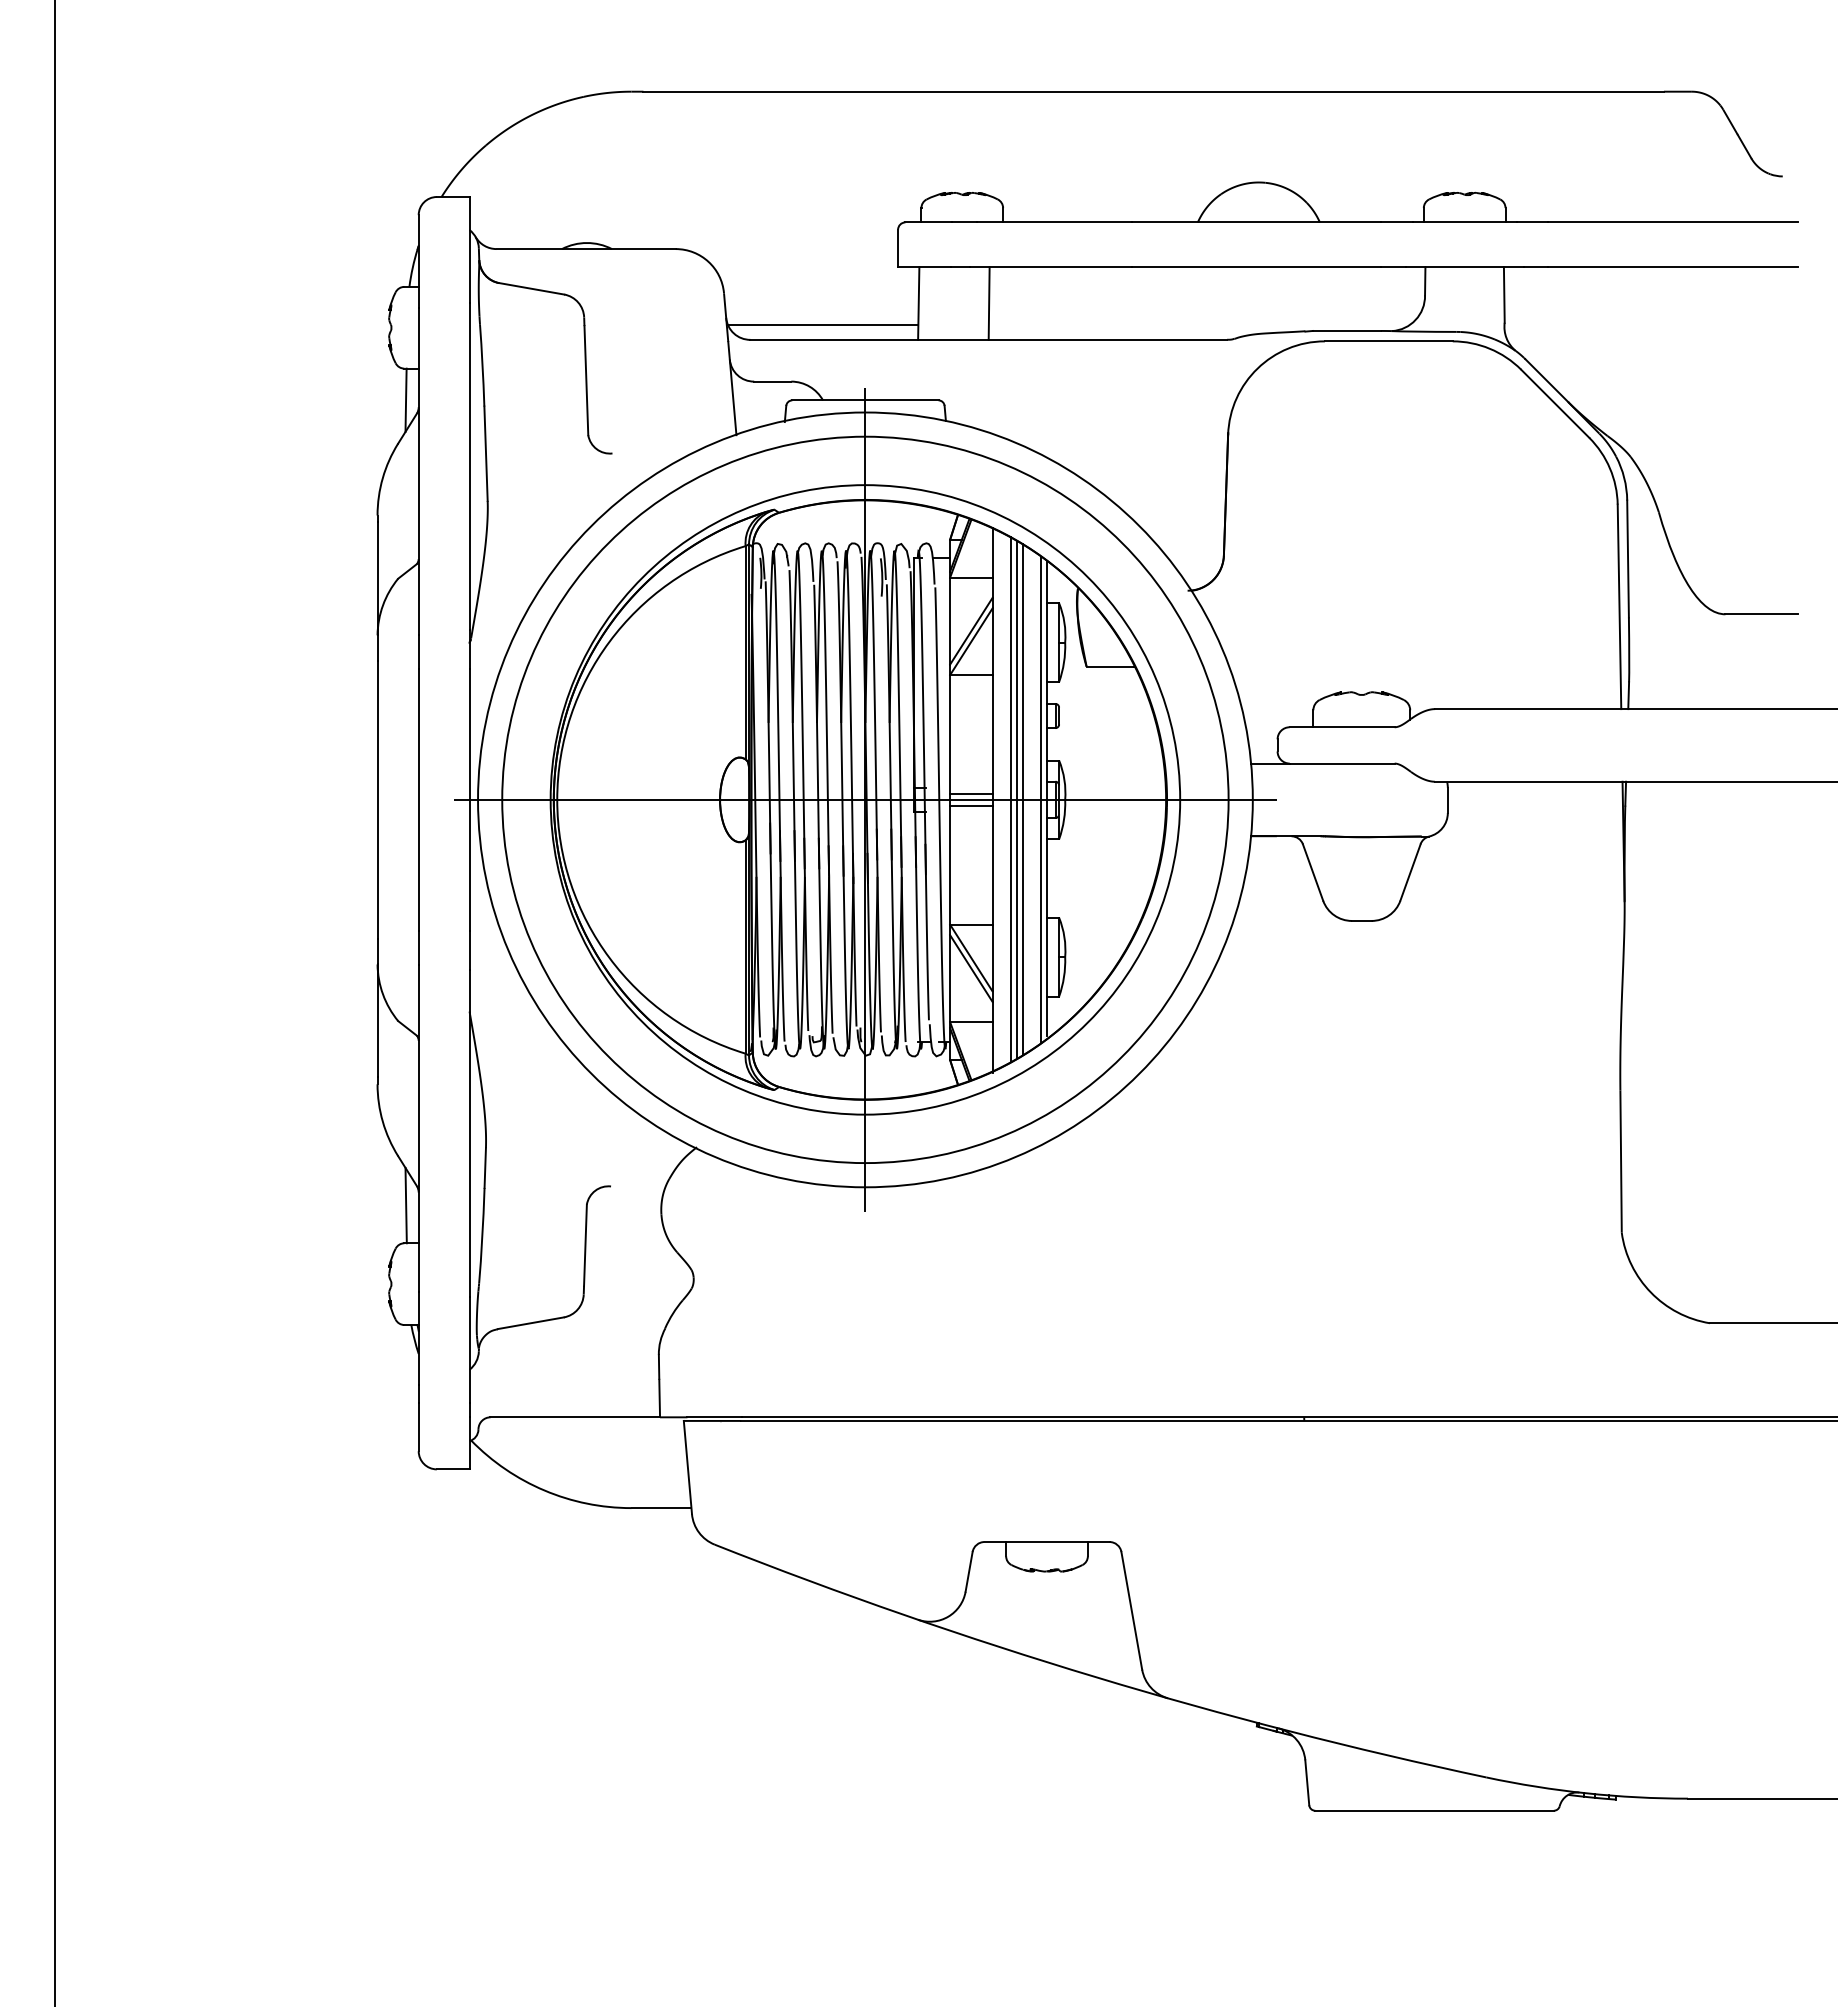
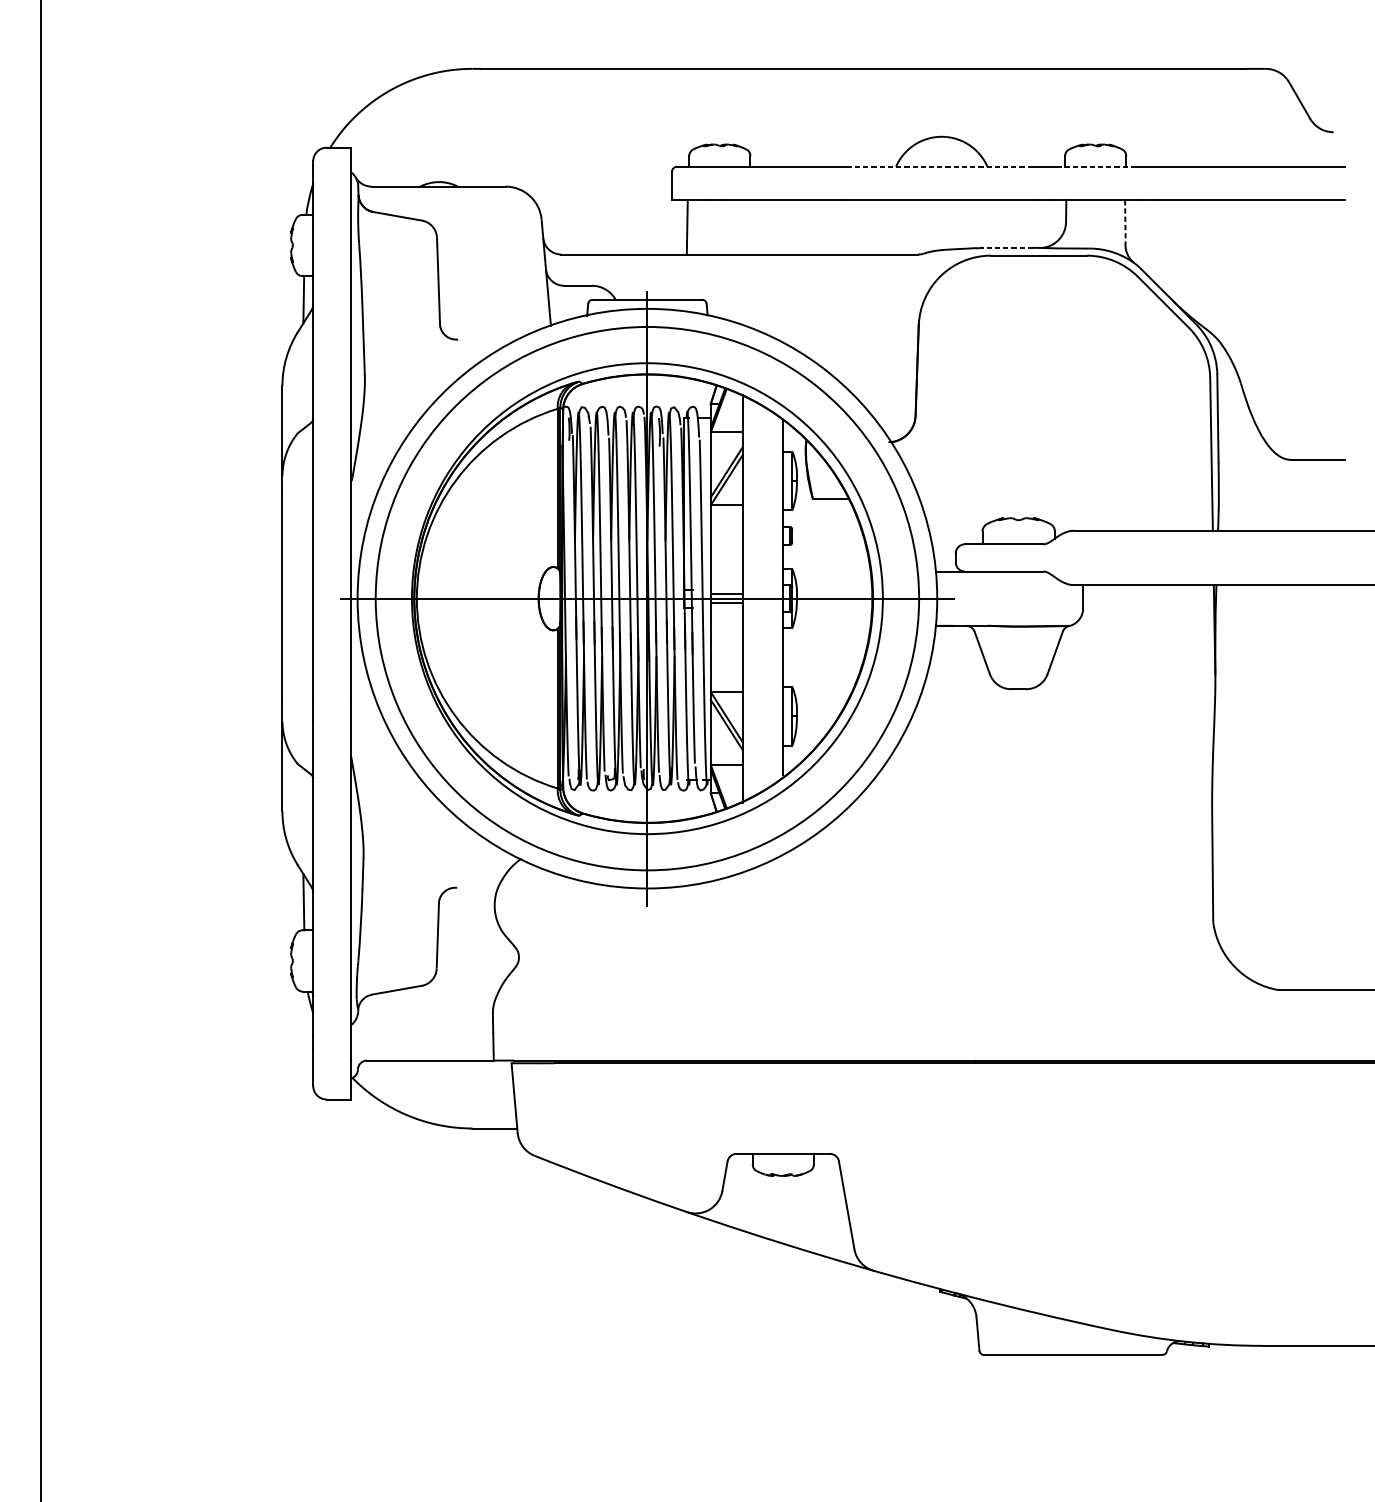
line: (1256, 222) -> (939, 166), solid -> dashed
line: (1465, 222) -> (1096, 166), solid -> dashed
line: (1504, 295) -> (1125, 221), solid -> dashed
line: (988, 303) -> (739, 227), removed
line: (823, 325) -> (616, 243), removed
line: (1346, 330) -> (1007, 247), solid -> dashed
line: (1010, 799) -> (755, 598), removed
line: (1016, 799) -> (760, 598), removed
line: (1022, 799) -> (764, 598), removed
line: (1040, 799) -> (778, 598), removed

